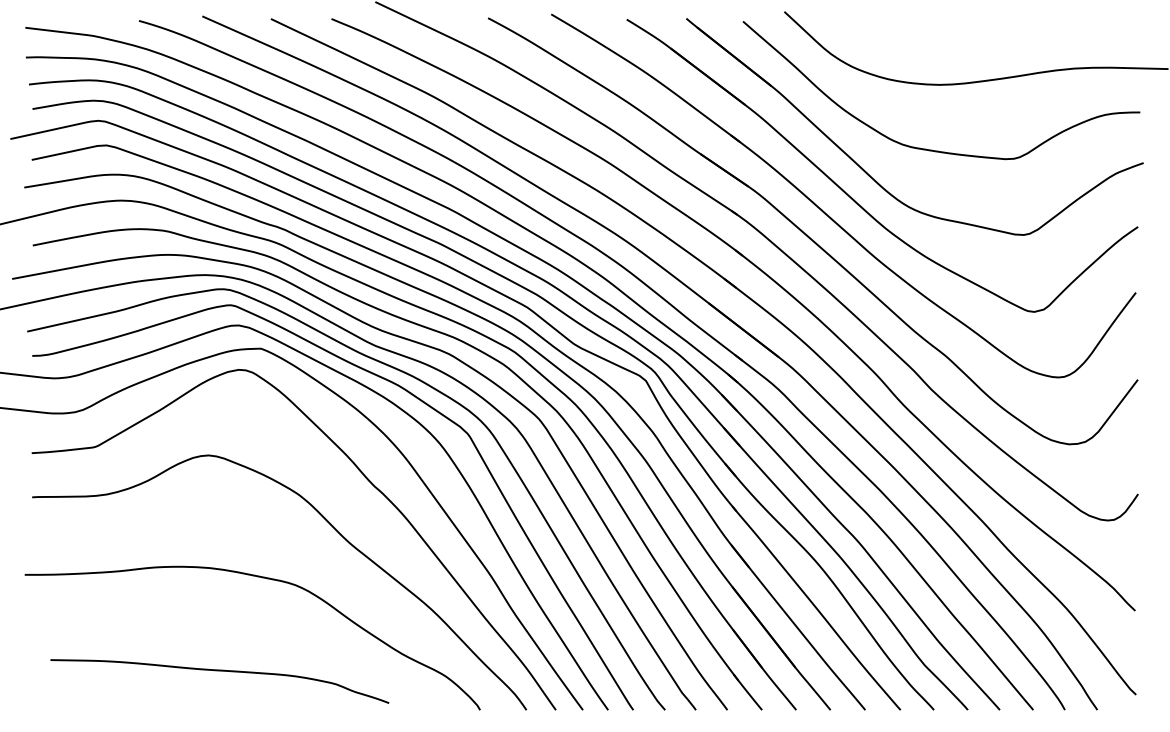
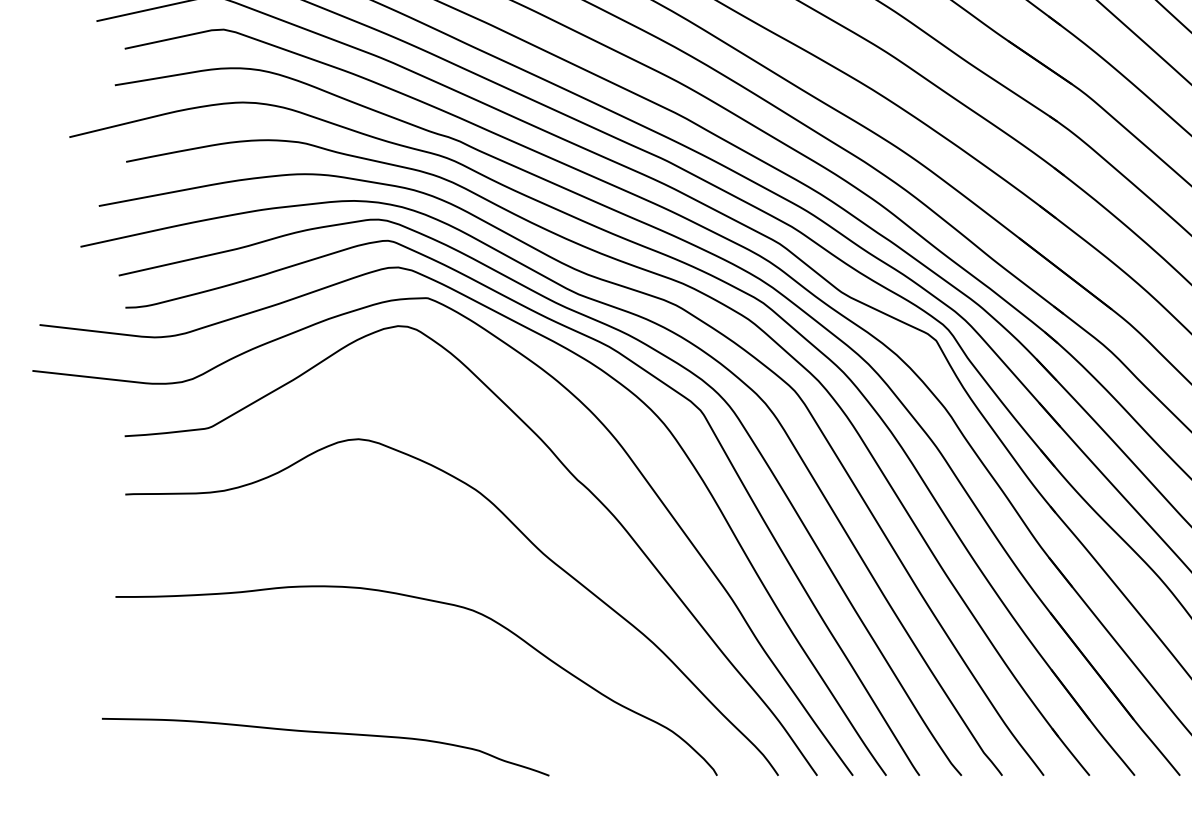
curve: (219, 671) -> (325, 733), moved

